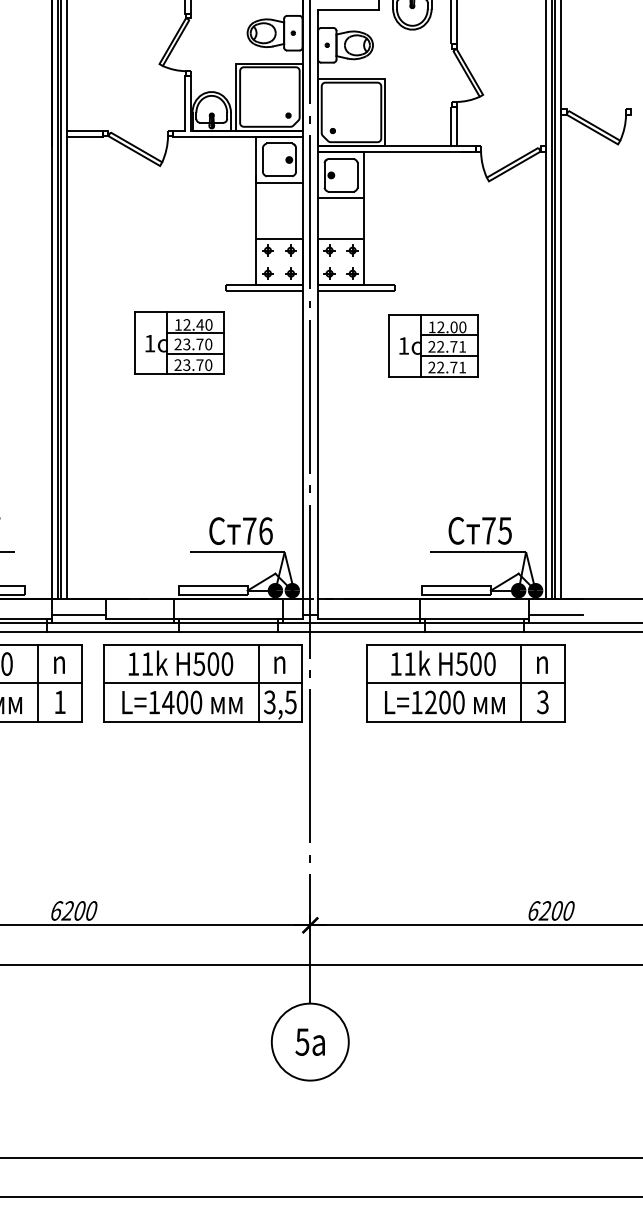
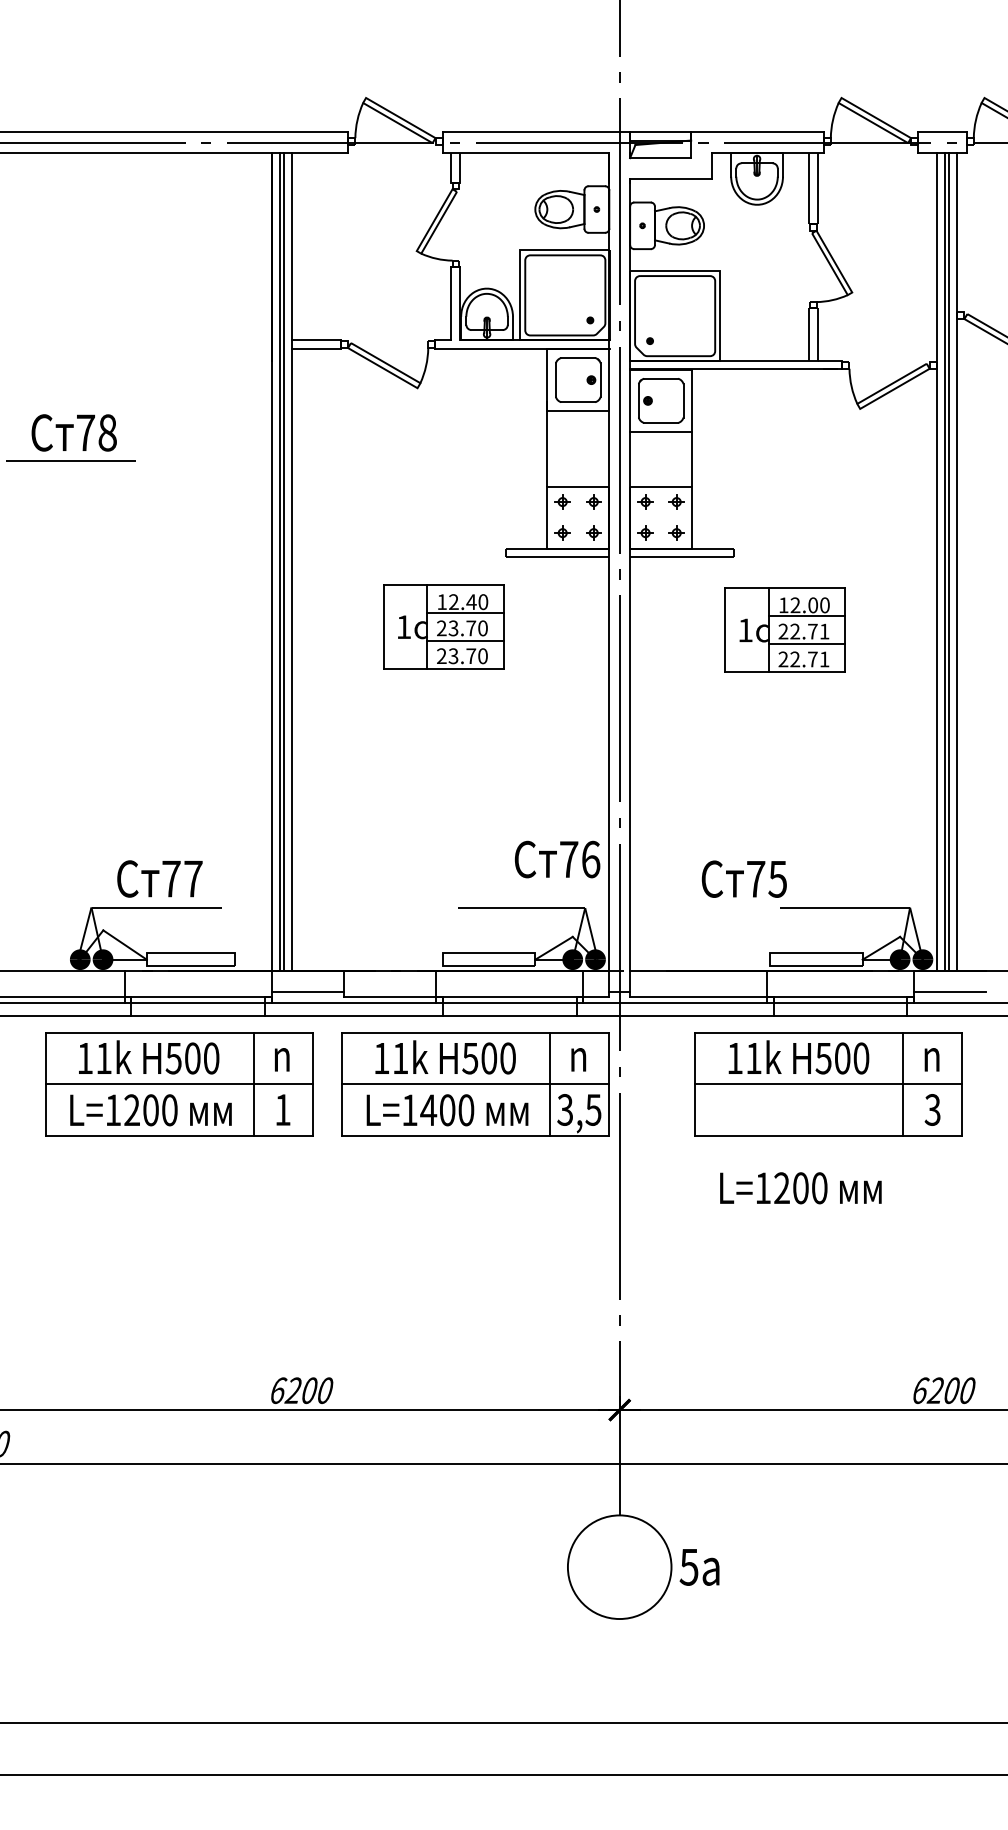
text: (479, 530) -> (743, 878), moved
text: (241, 531) -> (557, 859), moved
text: (444, 702) -> (800, 1188), moved
text: (310, 1042) -> (699, 1567), moved

